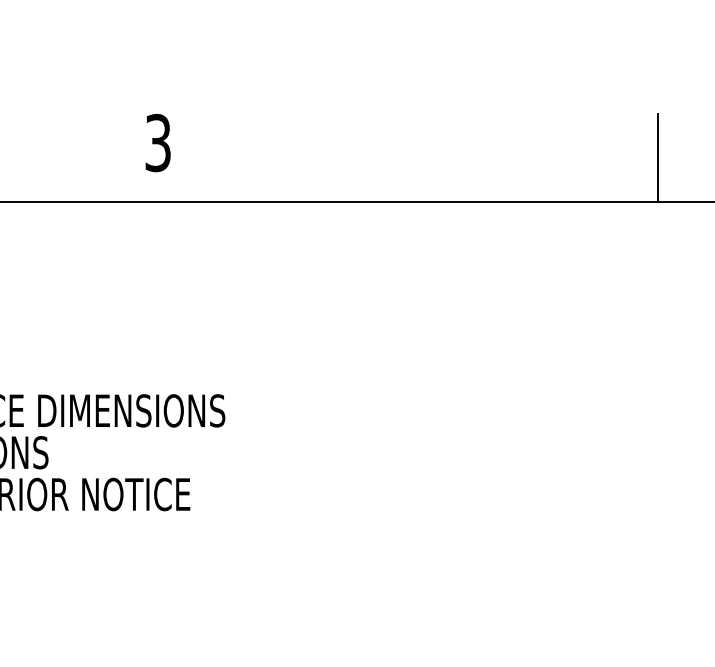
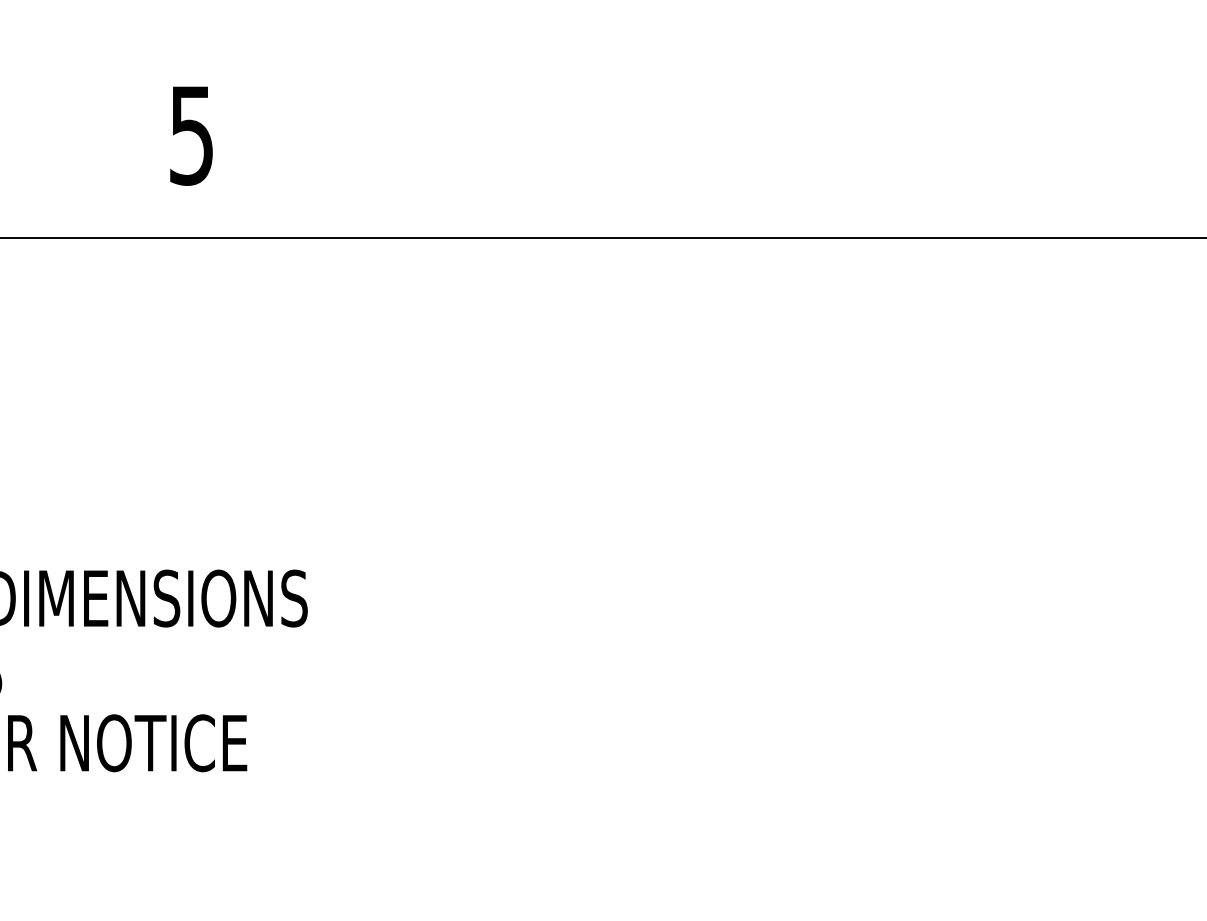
text: (158, 142) -> (192, 134), 3 -> 5
line: (657, 158) -> (1055, 162), removed

